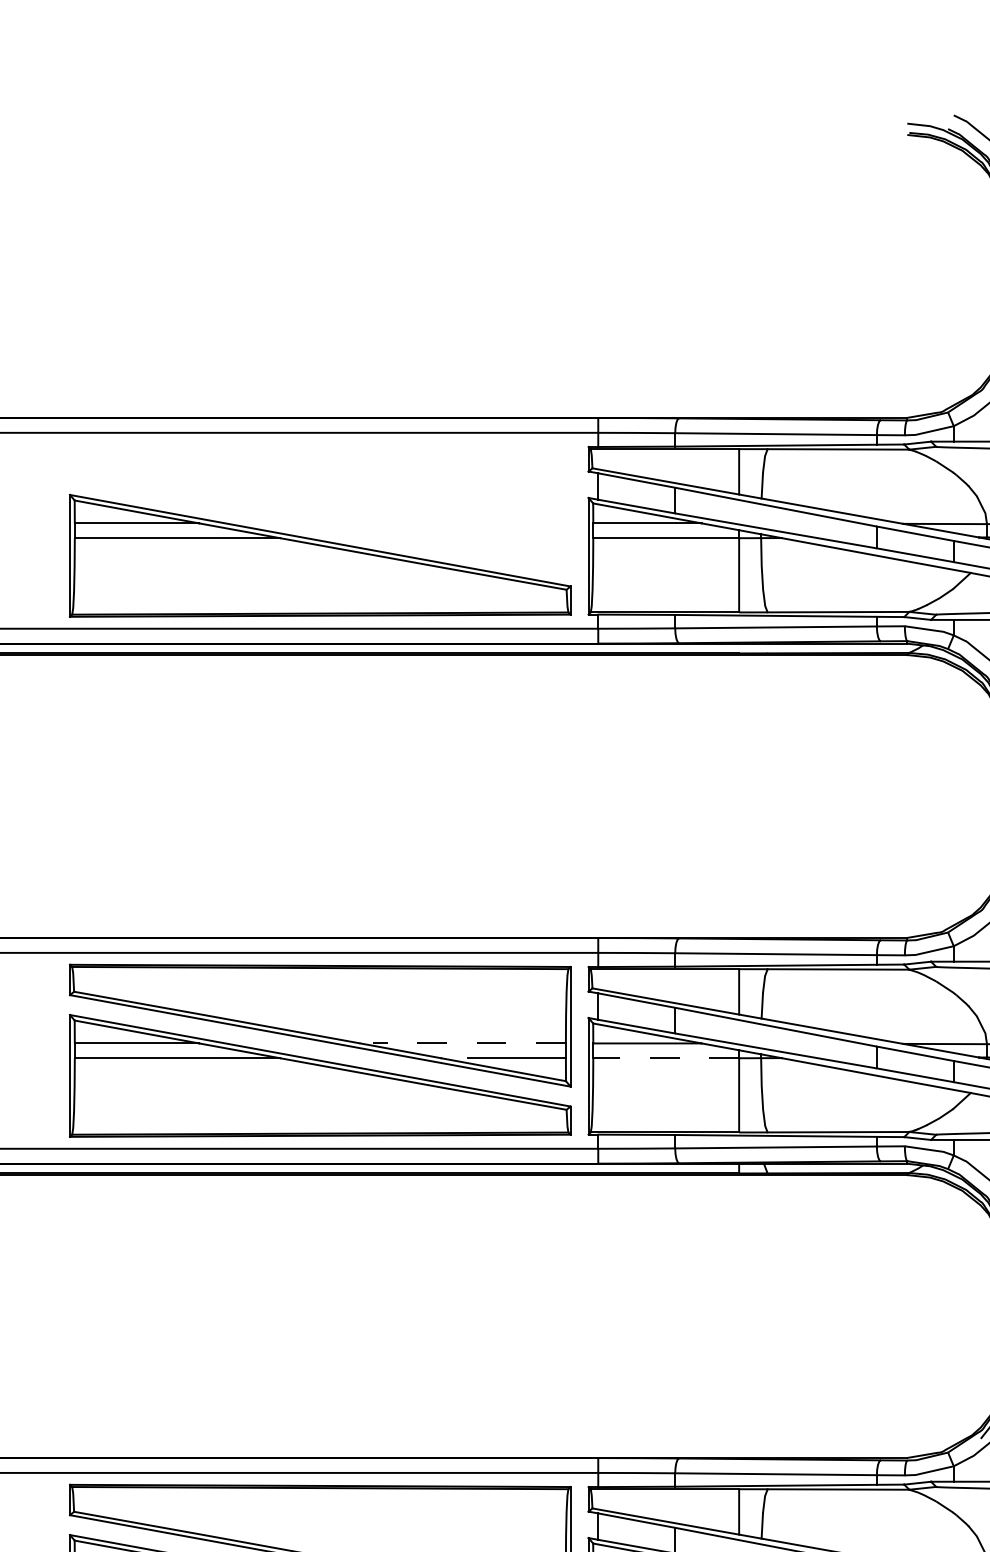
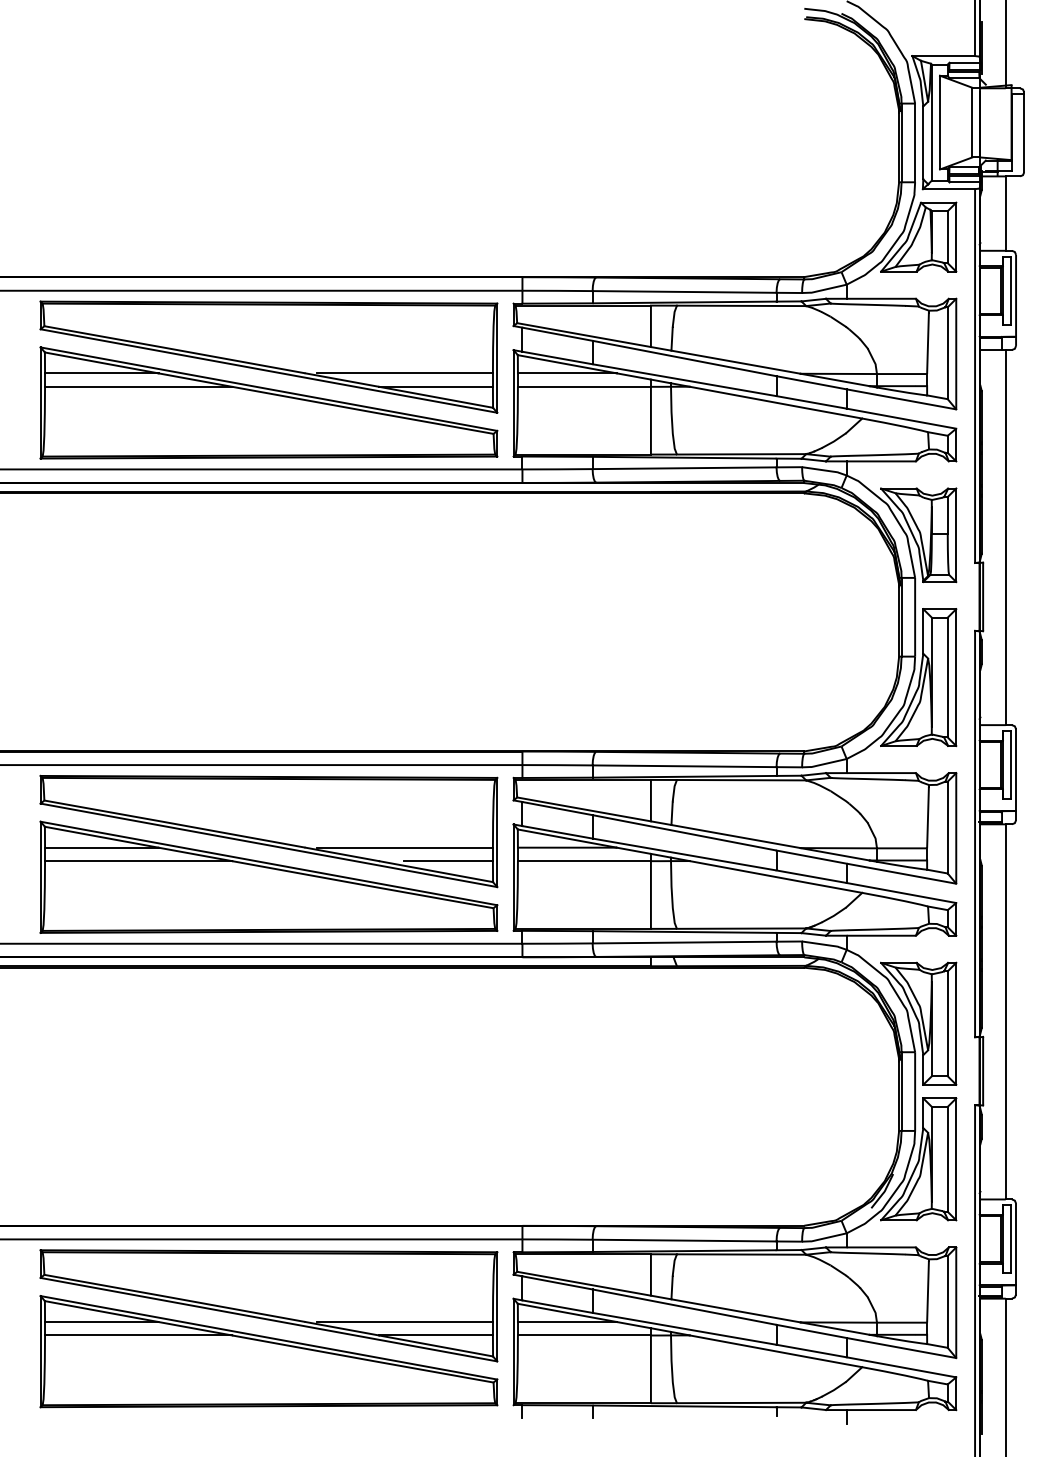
part: (319, 504) -> (268, 356), added
line: (470, 1043) -> (405, 847), dashed -> solid
line: (666, 1058) -> (584, 861), dashed -> solid

